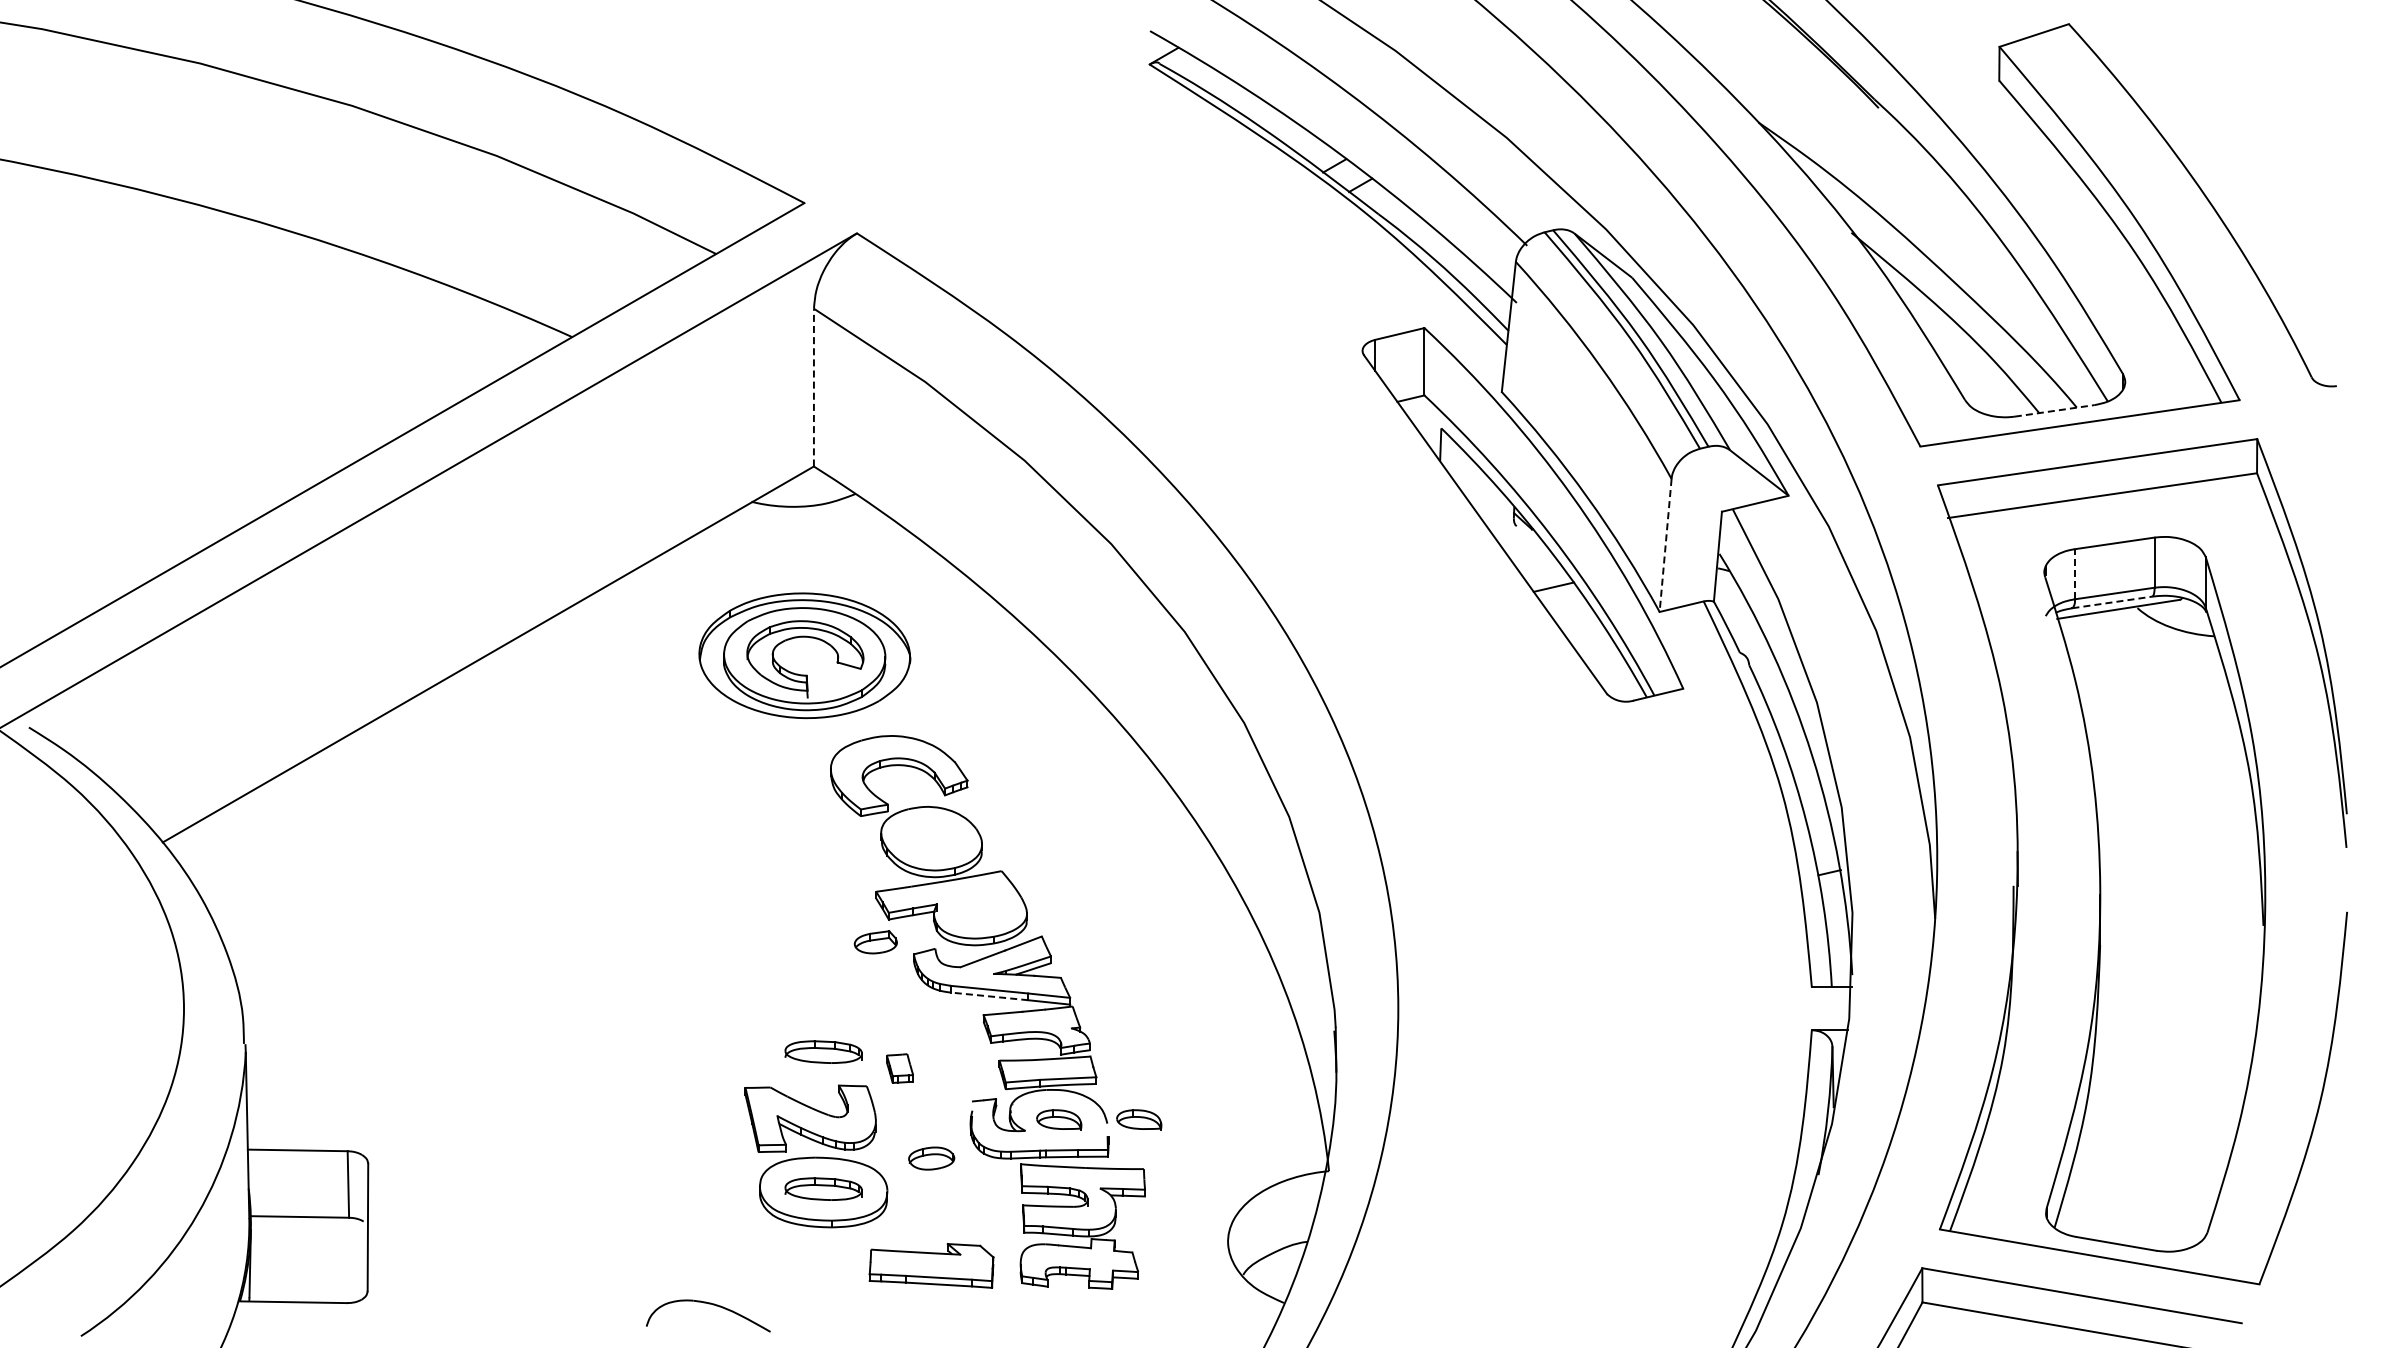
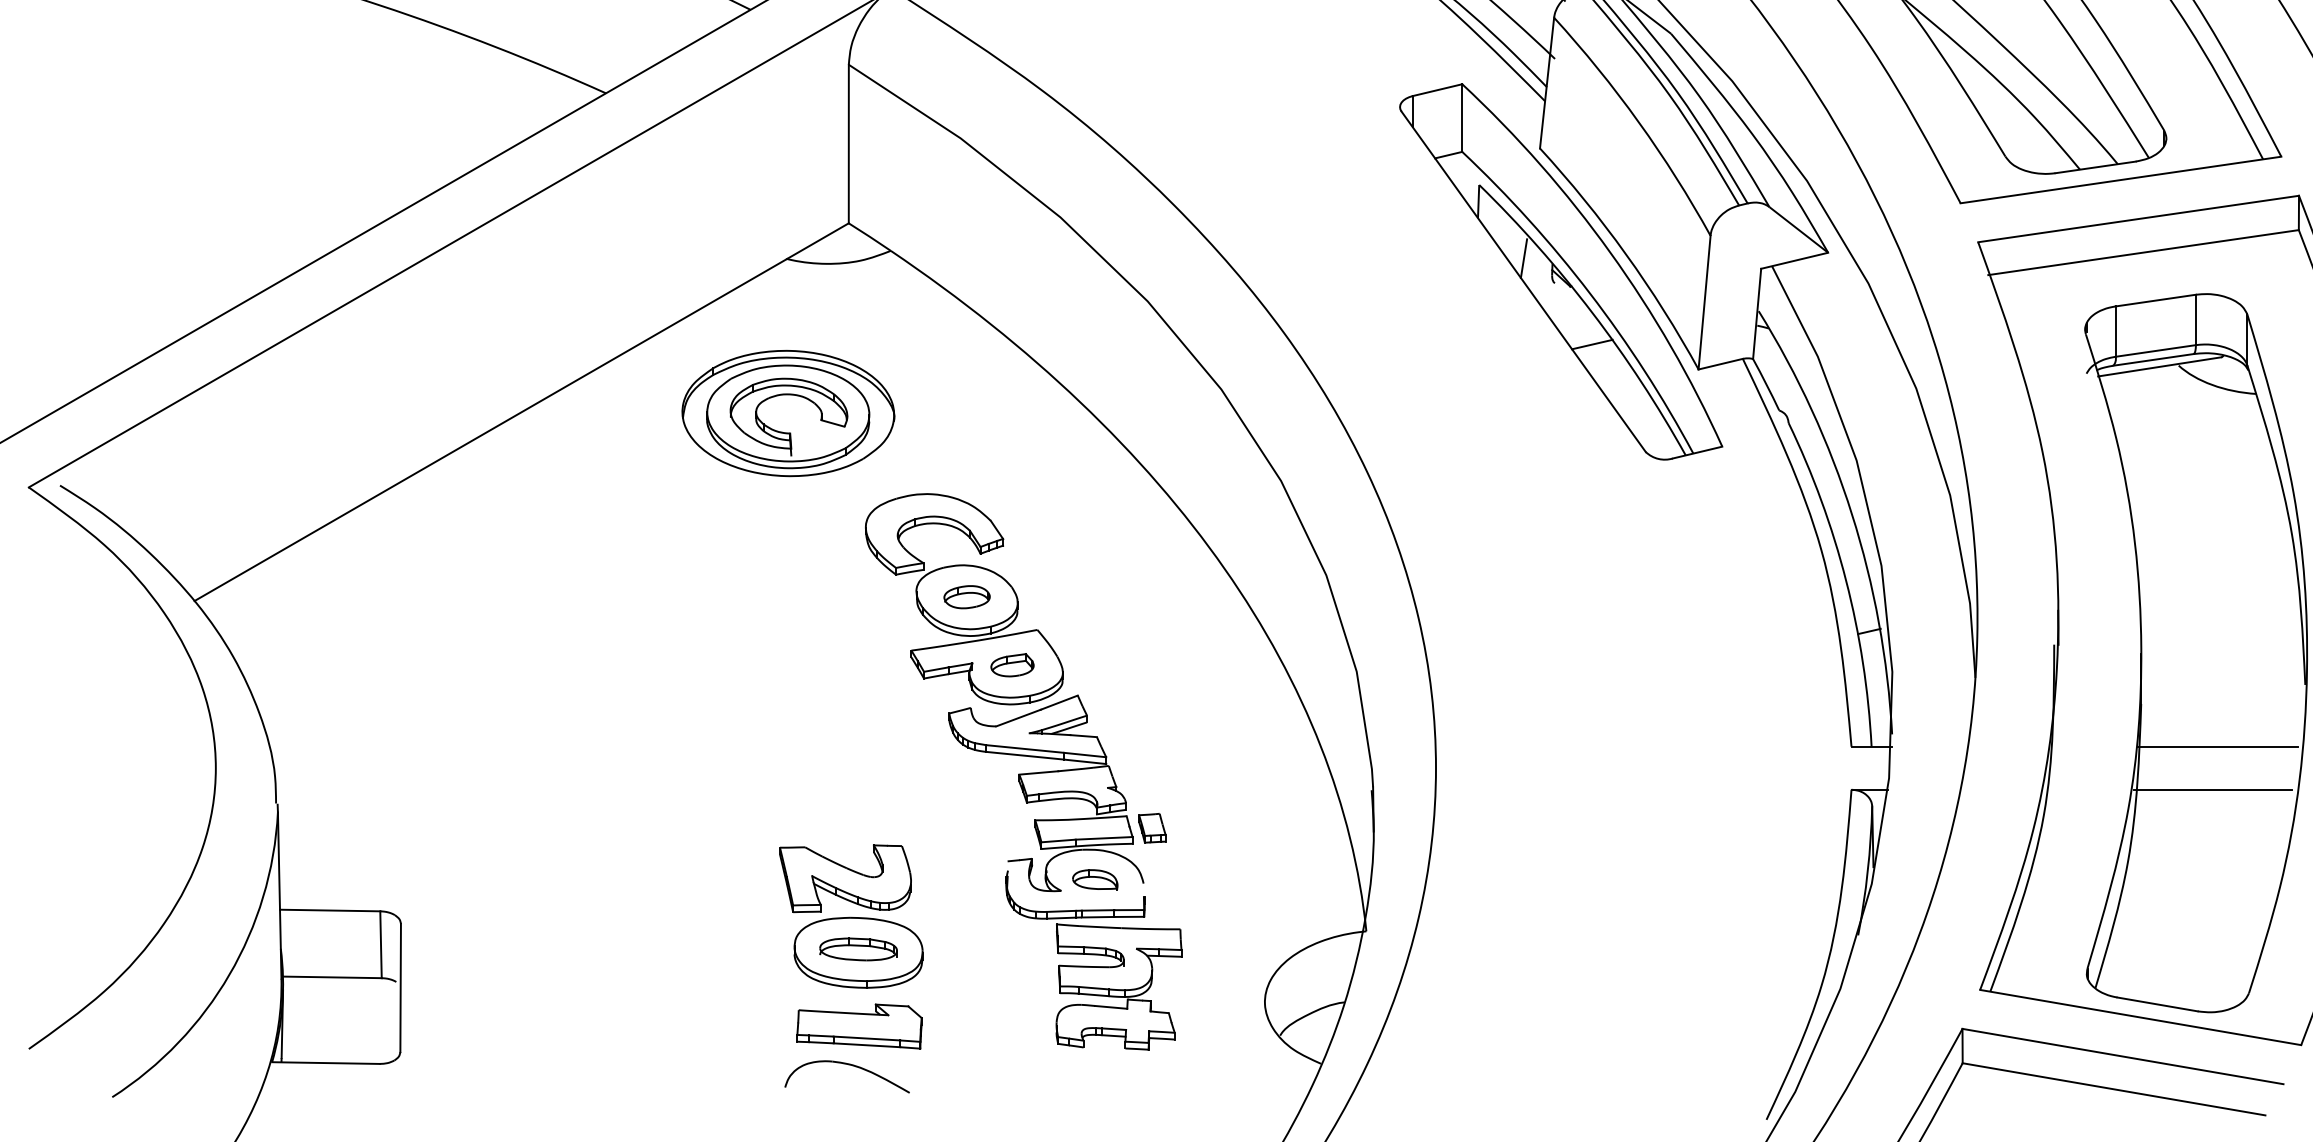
line: (813, 387) -> (848, 143), dashed -> solid
line: (2055, 410) -> (2096, 167), dashed -> solid
line: (1485, 501) -> (1523, 258), added
line: (1665, 545) -> (1704, 302), dashed -> solid
line: (2074, 573) -> (2115, 330), dashed -> solid
line: (2112, 602) -> (2153, 359), dashed -> solid
part: (804, 655) -> (788, 413), moved
part: (875, 942) -> (1012, 665), moved
line: (2175, 987) -> (2216, 746), added
line: (988, 996) -> (1024, 755), dashed -> solid
line: (2171, 1030) -> (2212, 790), added
part: (823, 1051) -> (858, 811), removed
part: (899, 1068) -> (1151, 828), moved
part: (1139, 1119) -> (1175, 879), removed
part: (931, 1158) -> (966, 597), moved
part: (931, 1265) -> (859, 1026), moved
part: (708, 1304) -> (847, 1065), moved

